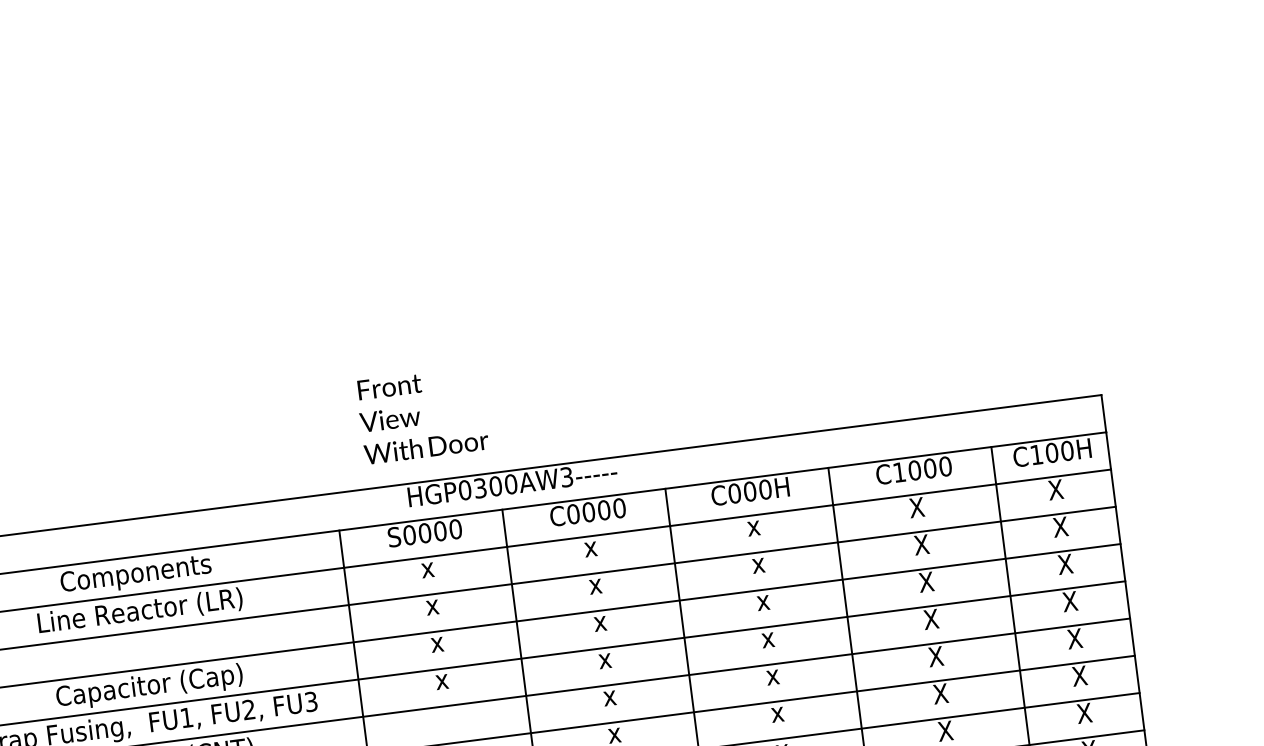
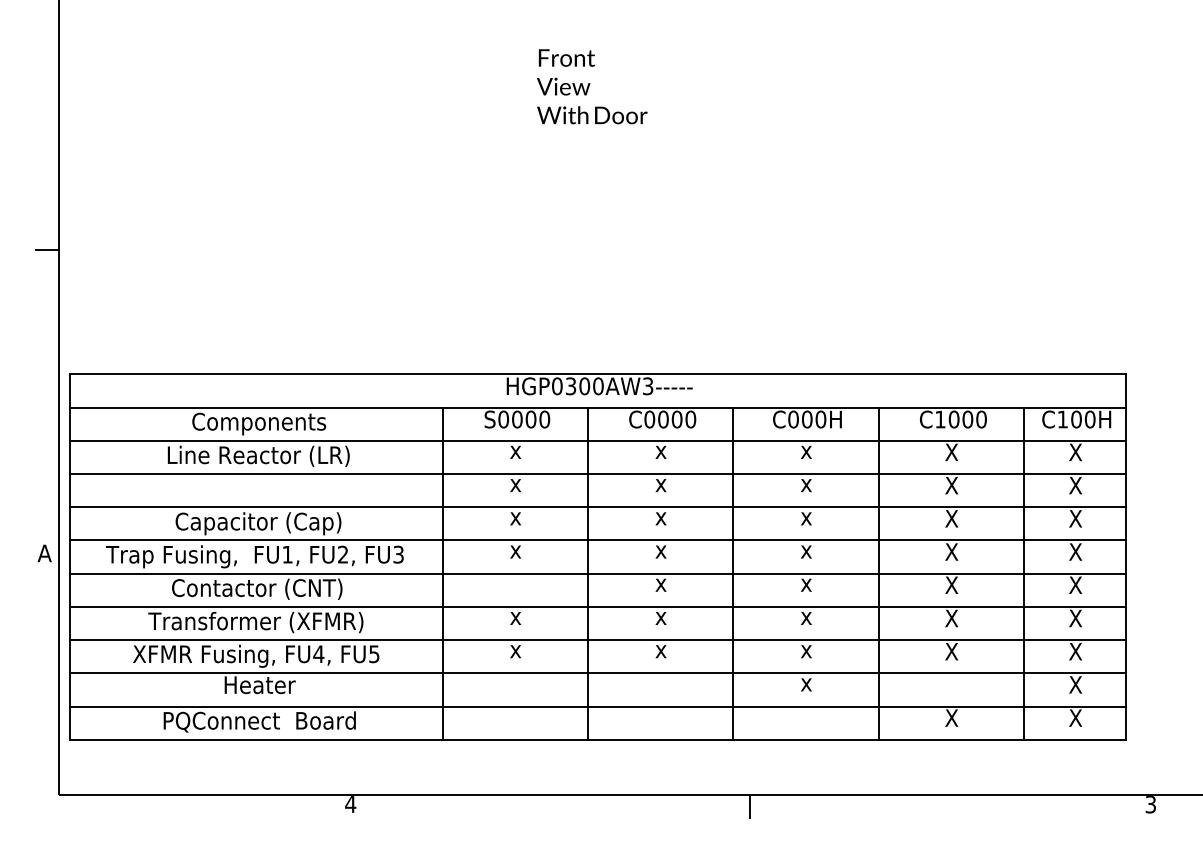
text: (422, 414) -> (592, 86), moved

